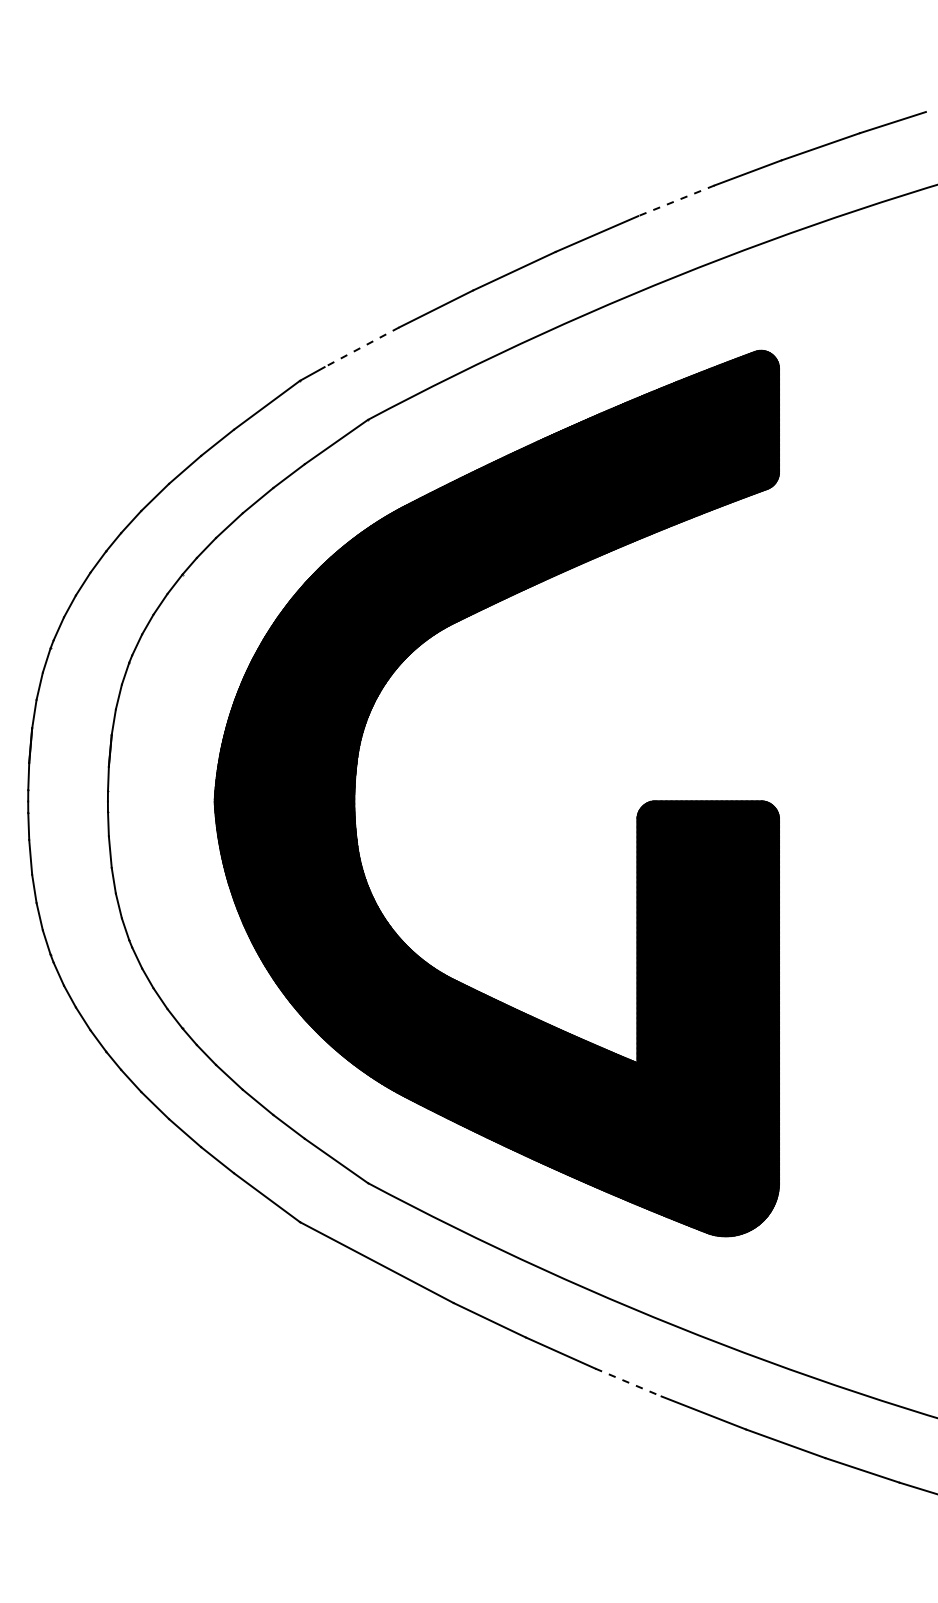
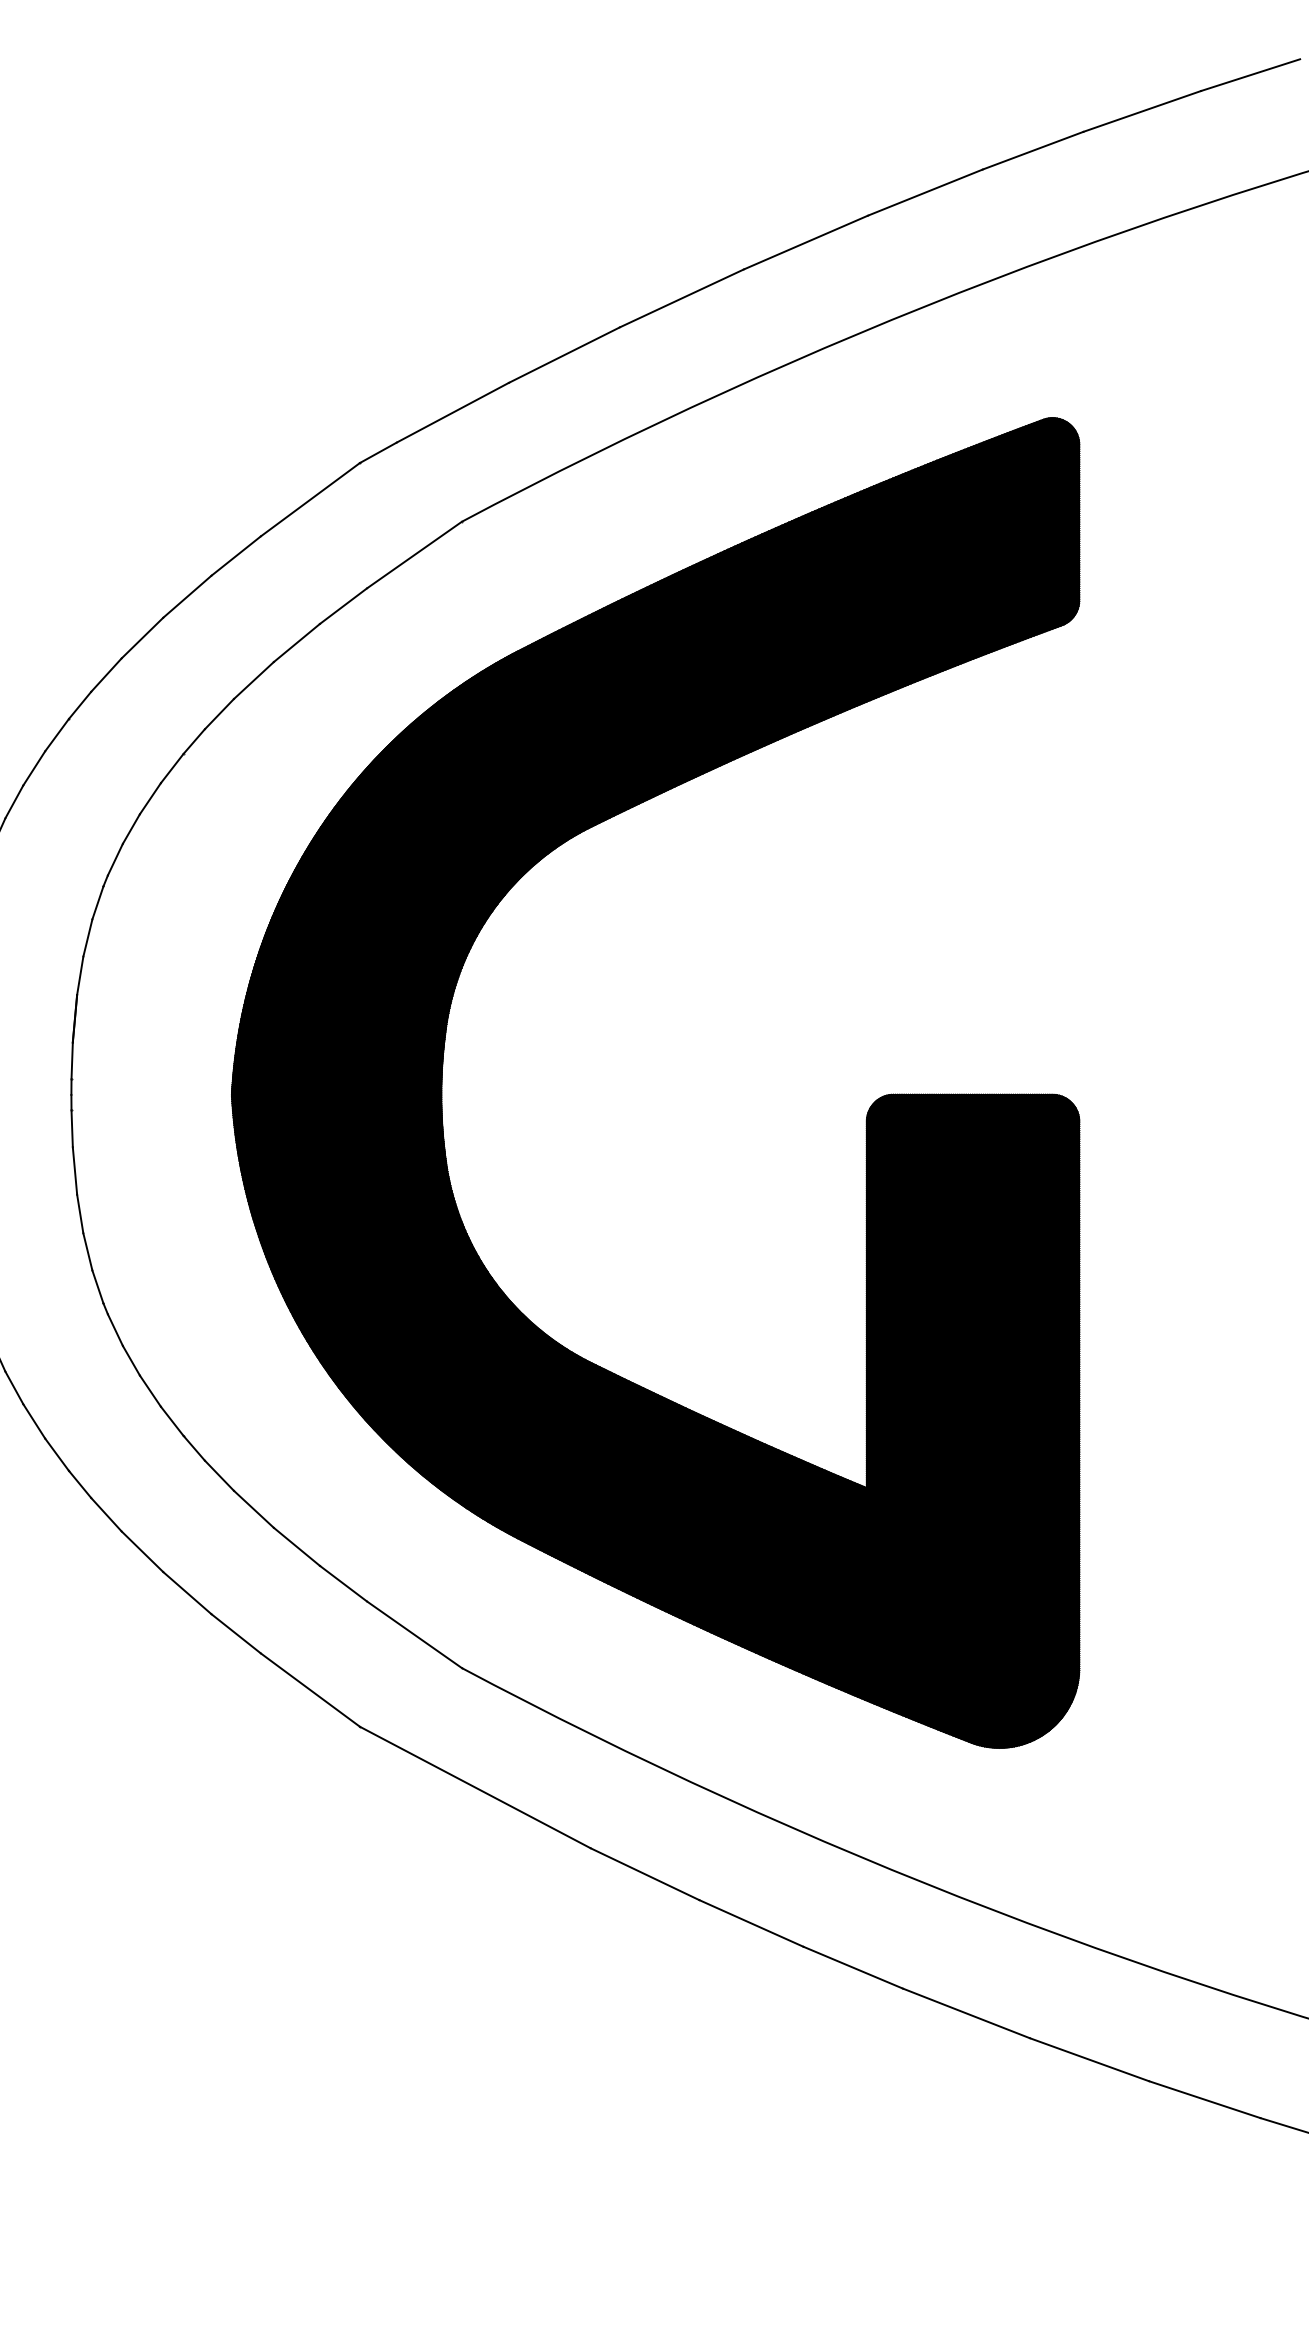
line: (676, 200) -> (925, 192), dashed -> solid
line: (361, 347) -> (452, 412), dashed -> solid
line: (628, 1382) -> (853, 1967), dashed -> solid

